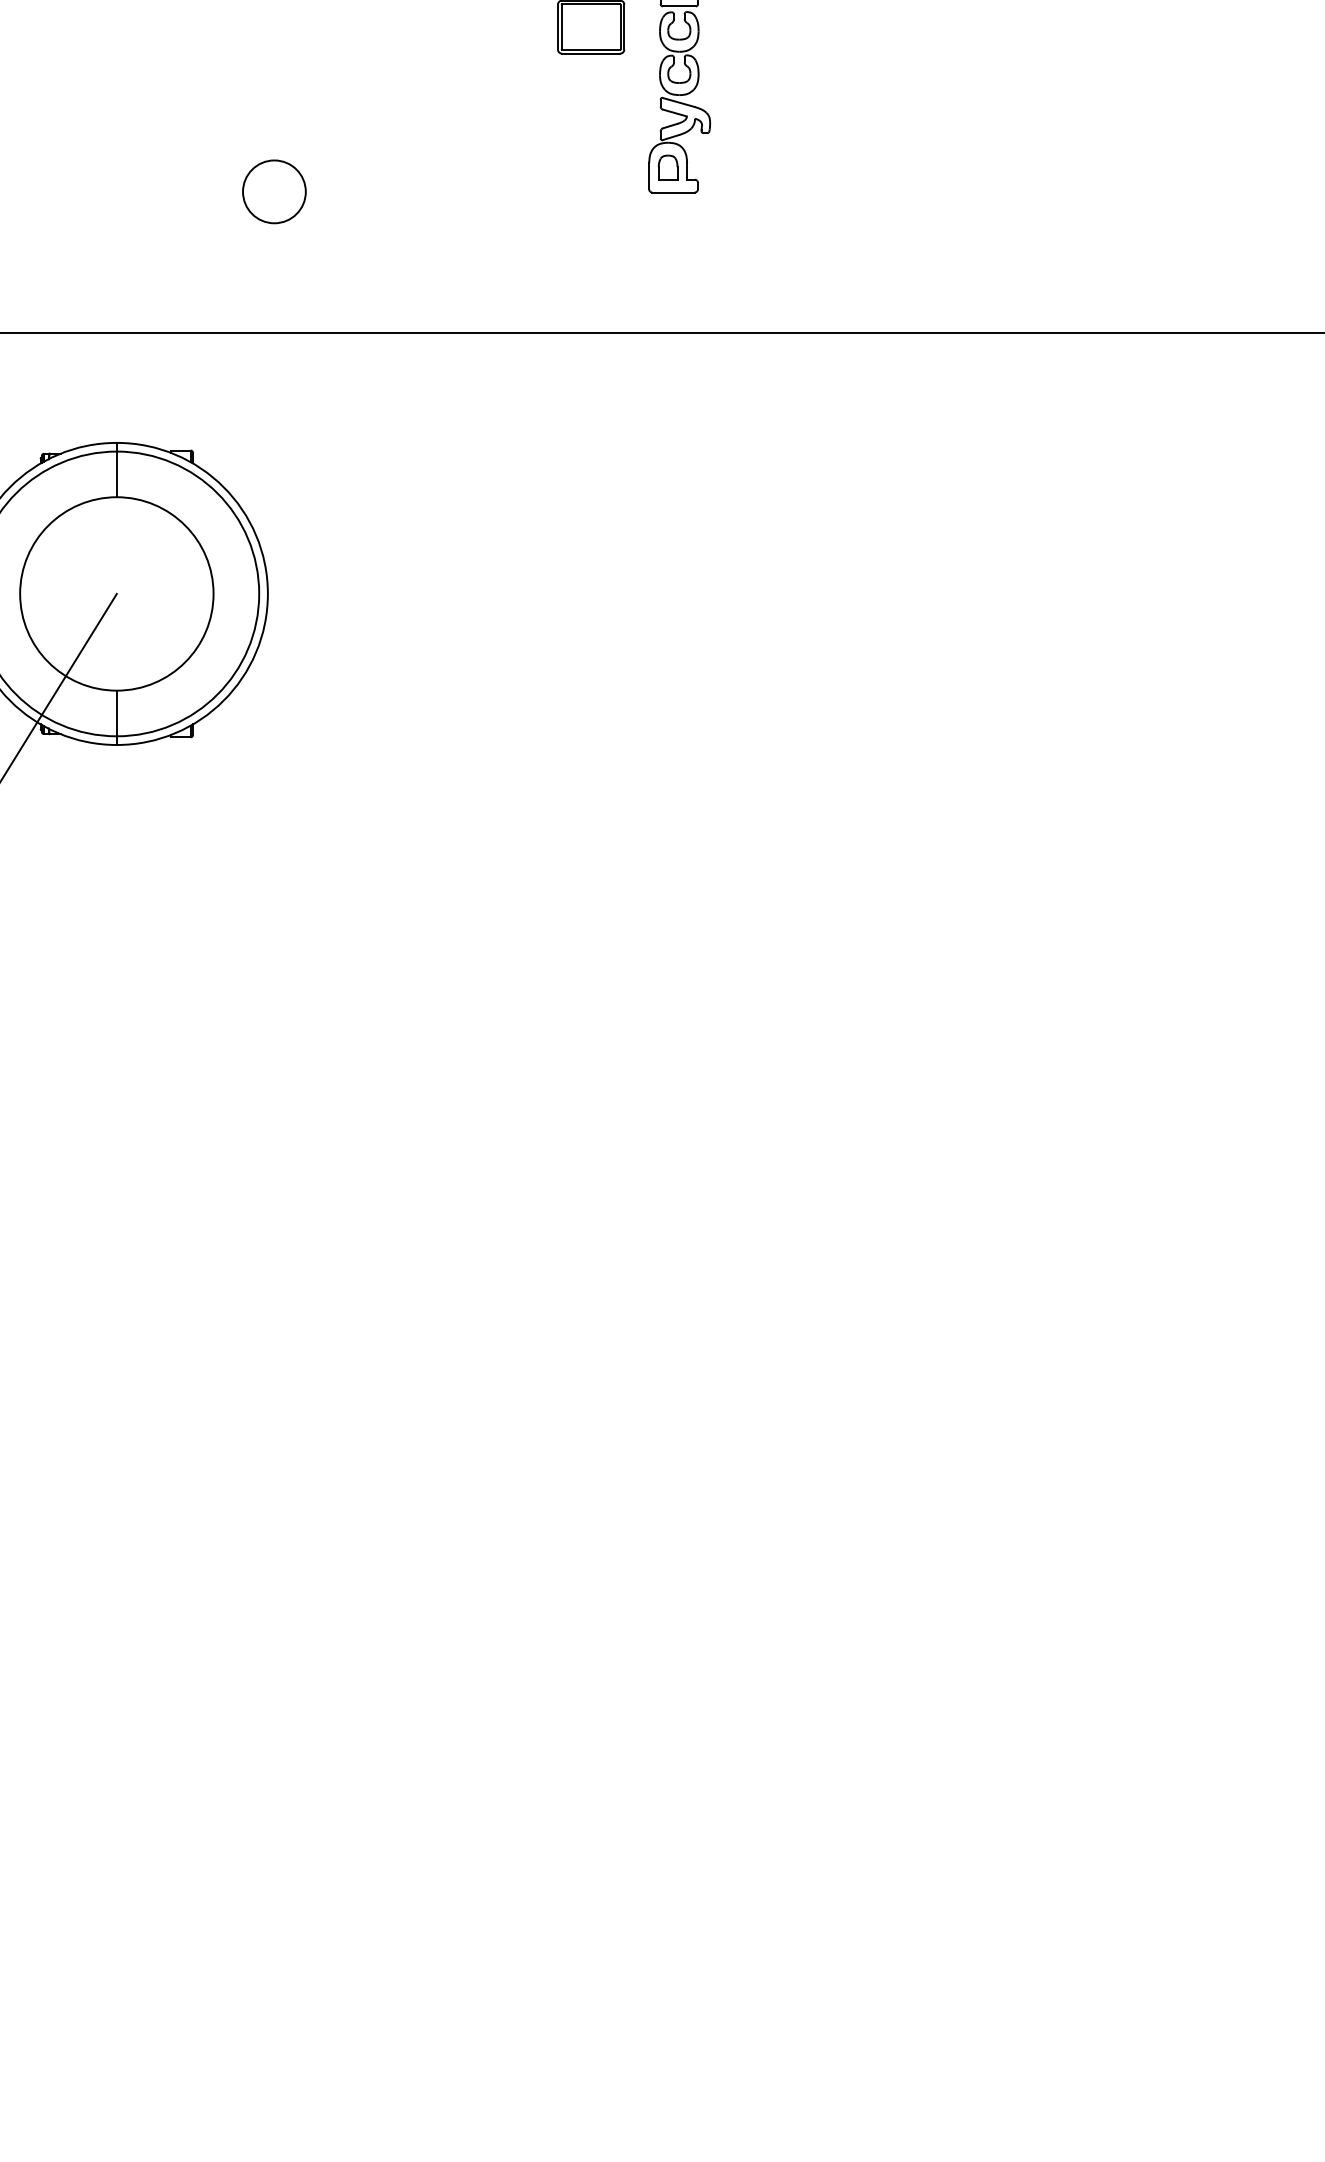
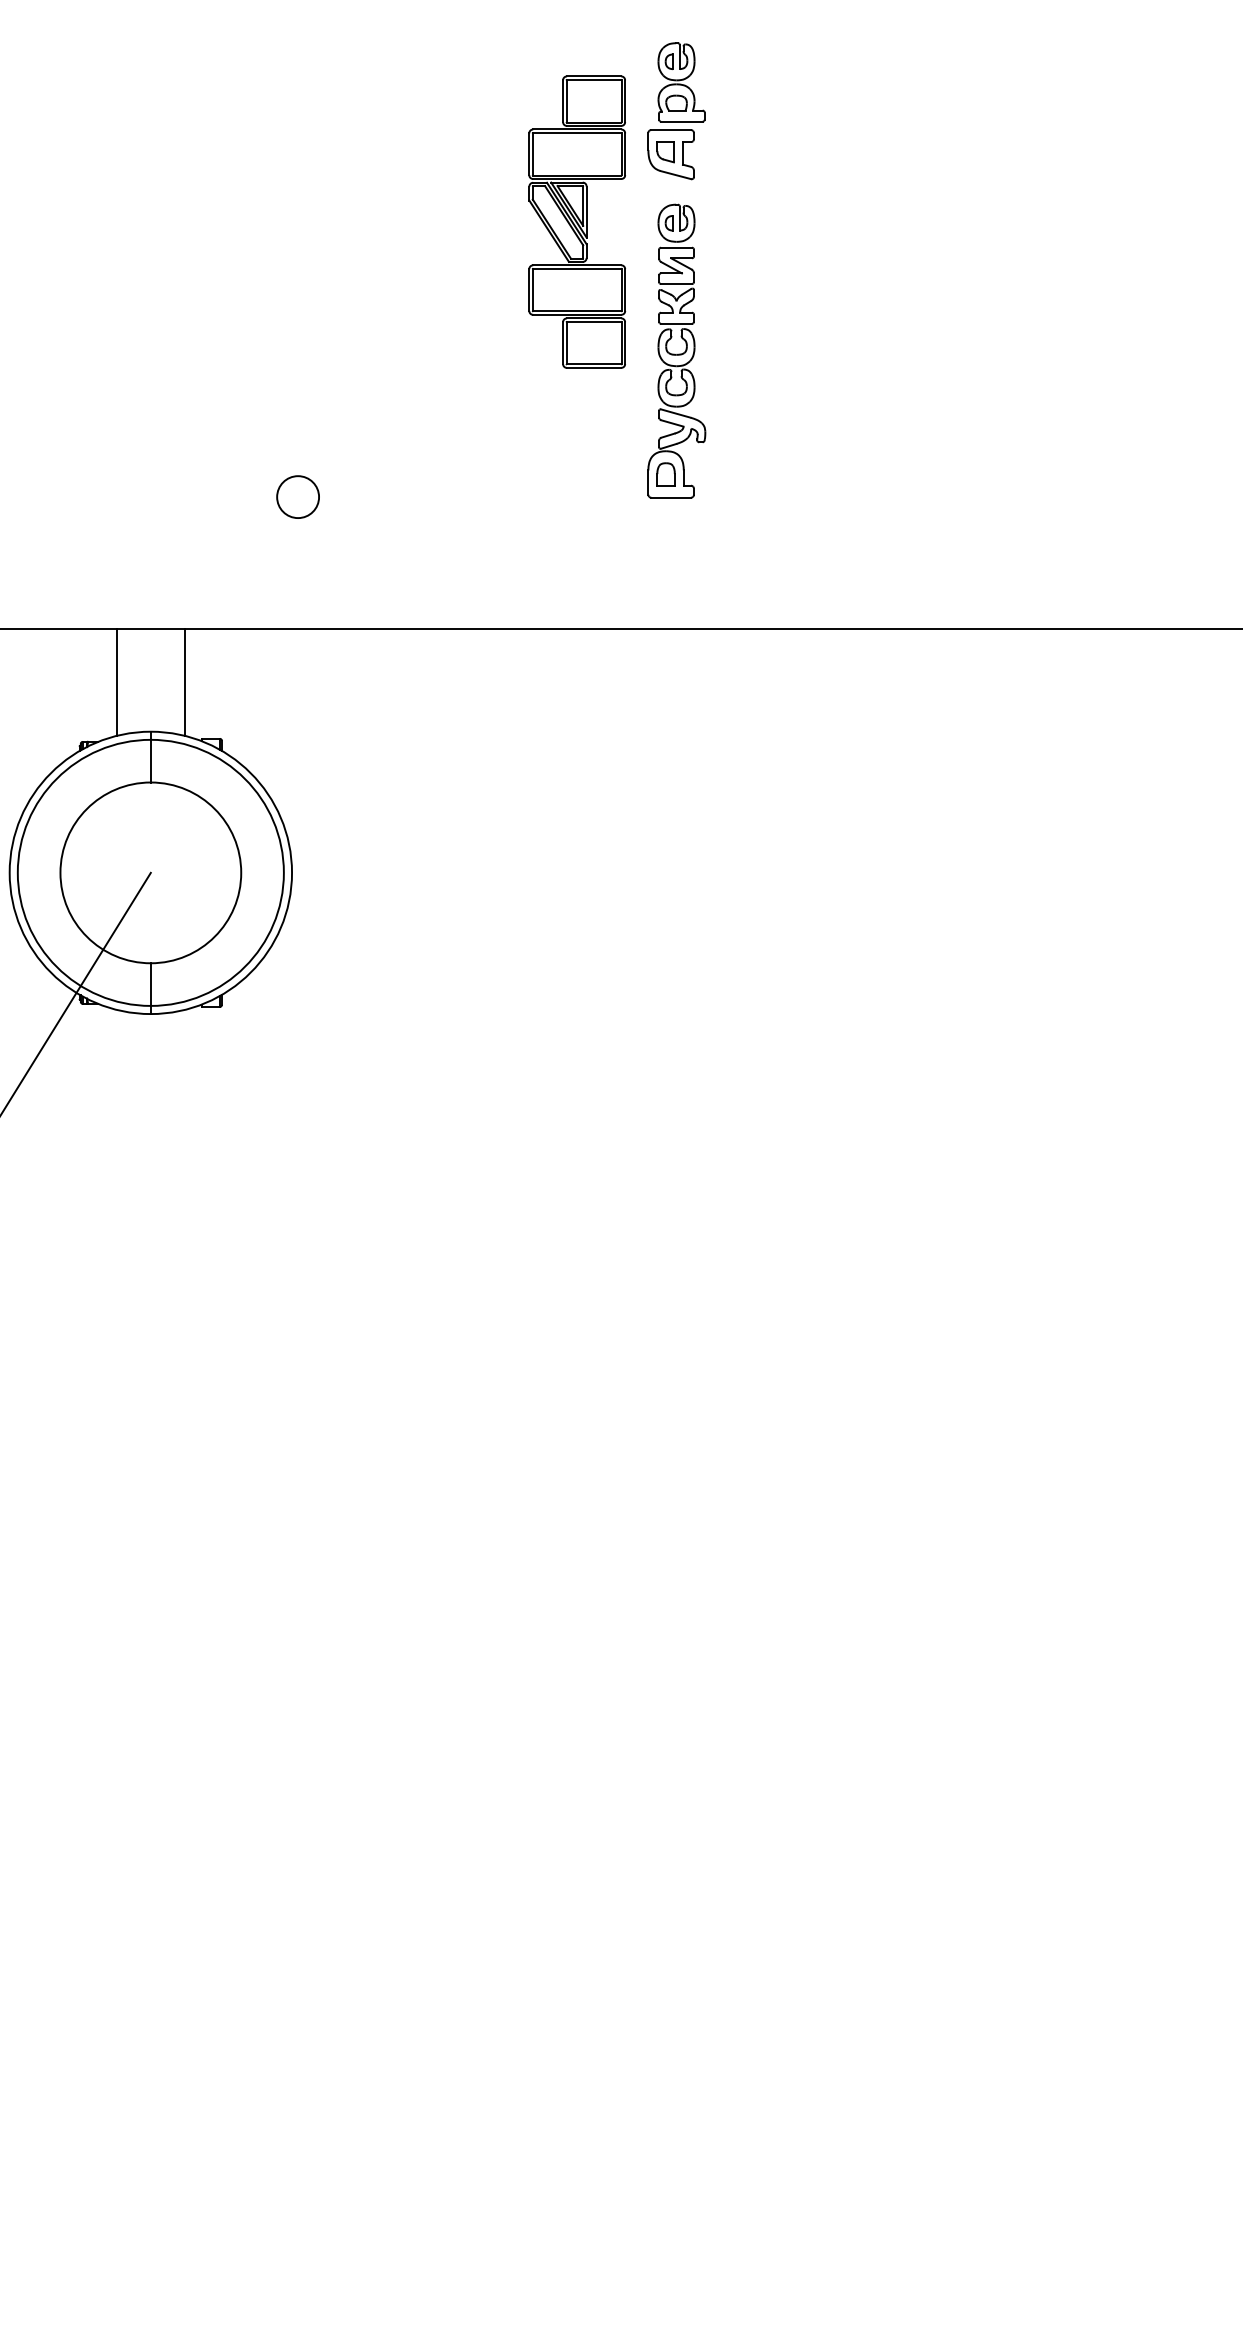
circle: (274, 192) -> (298, 497), size x0.71
line: (80, 390) -> (116, 682), added
line: (152, 390) -> (184, 682), added

